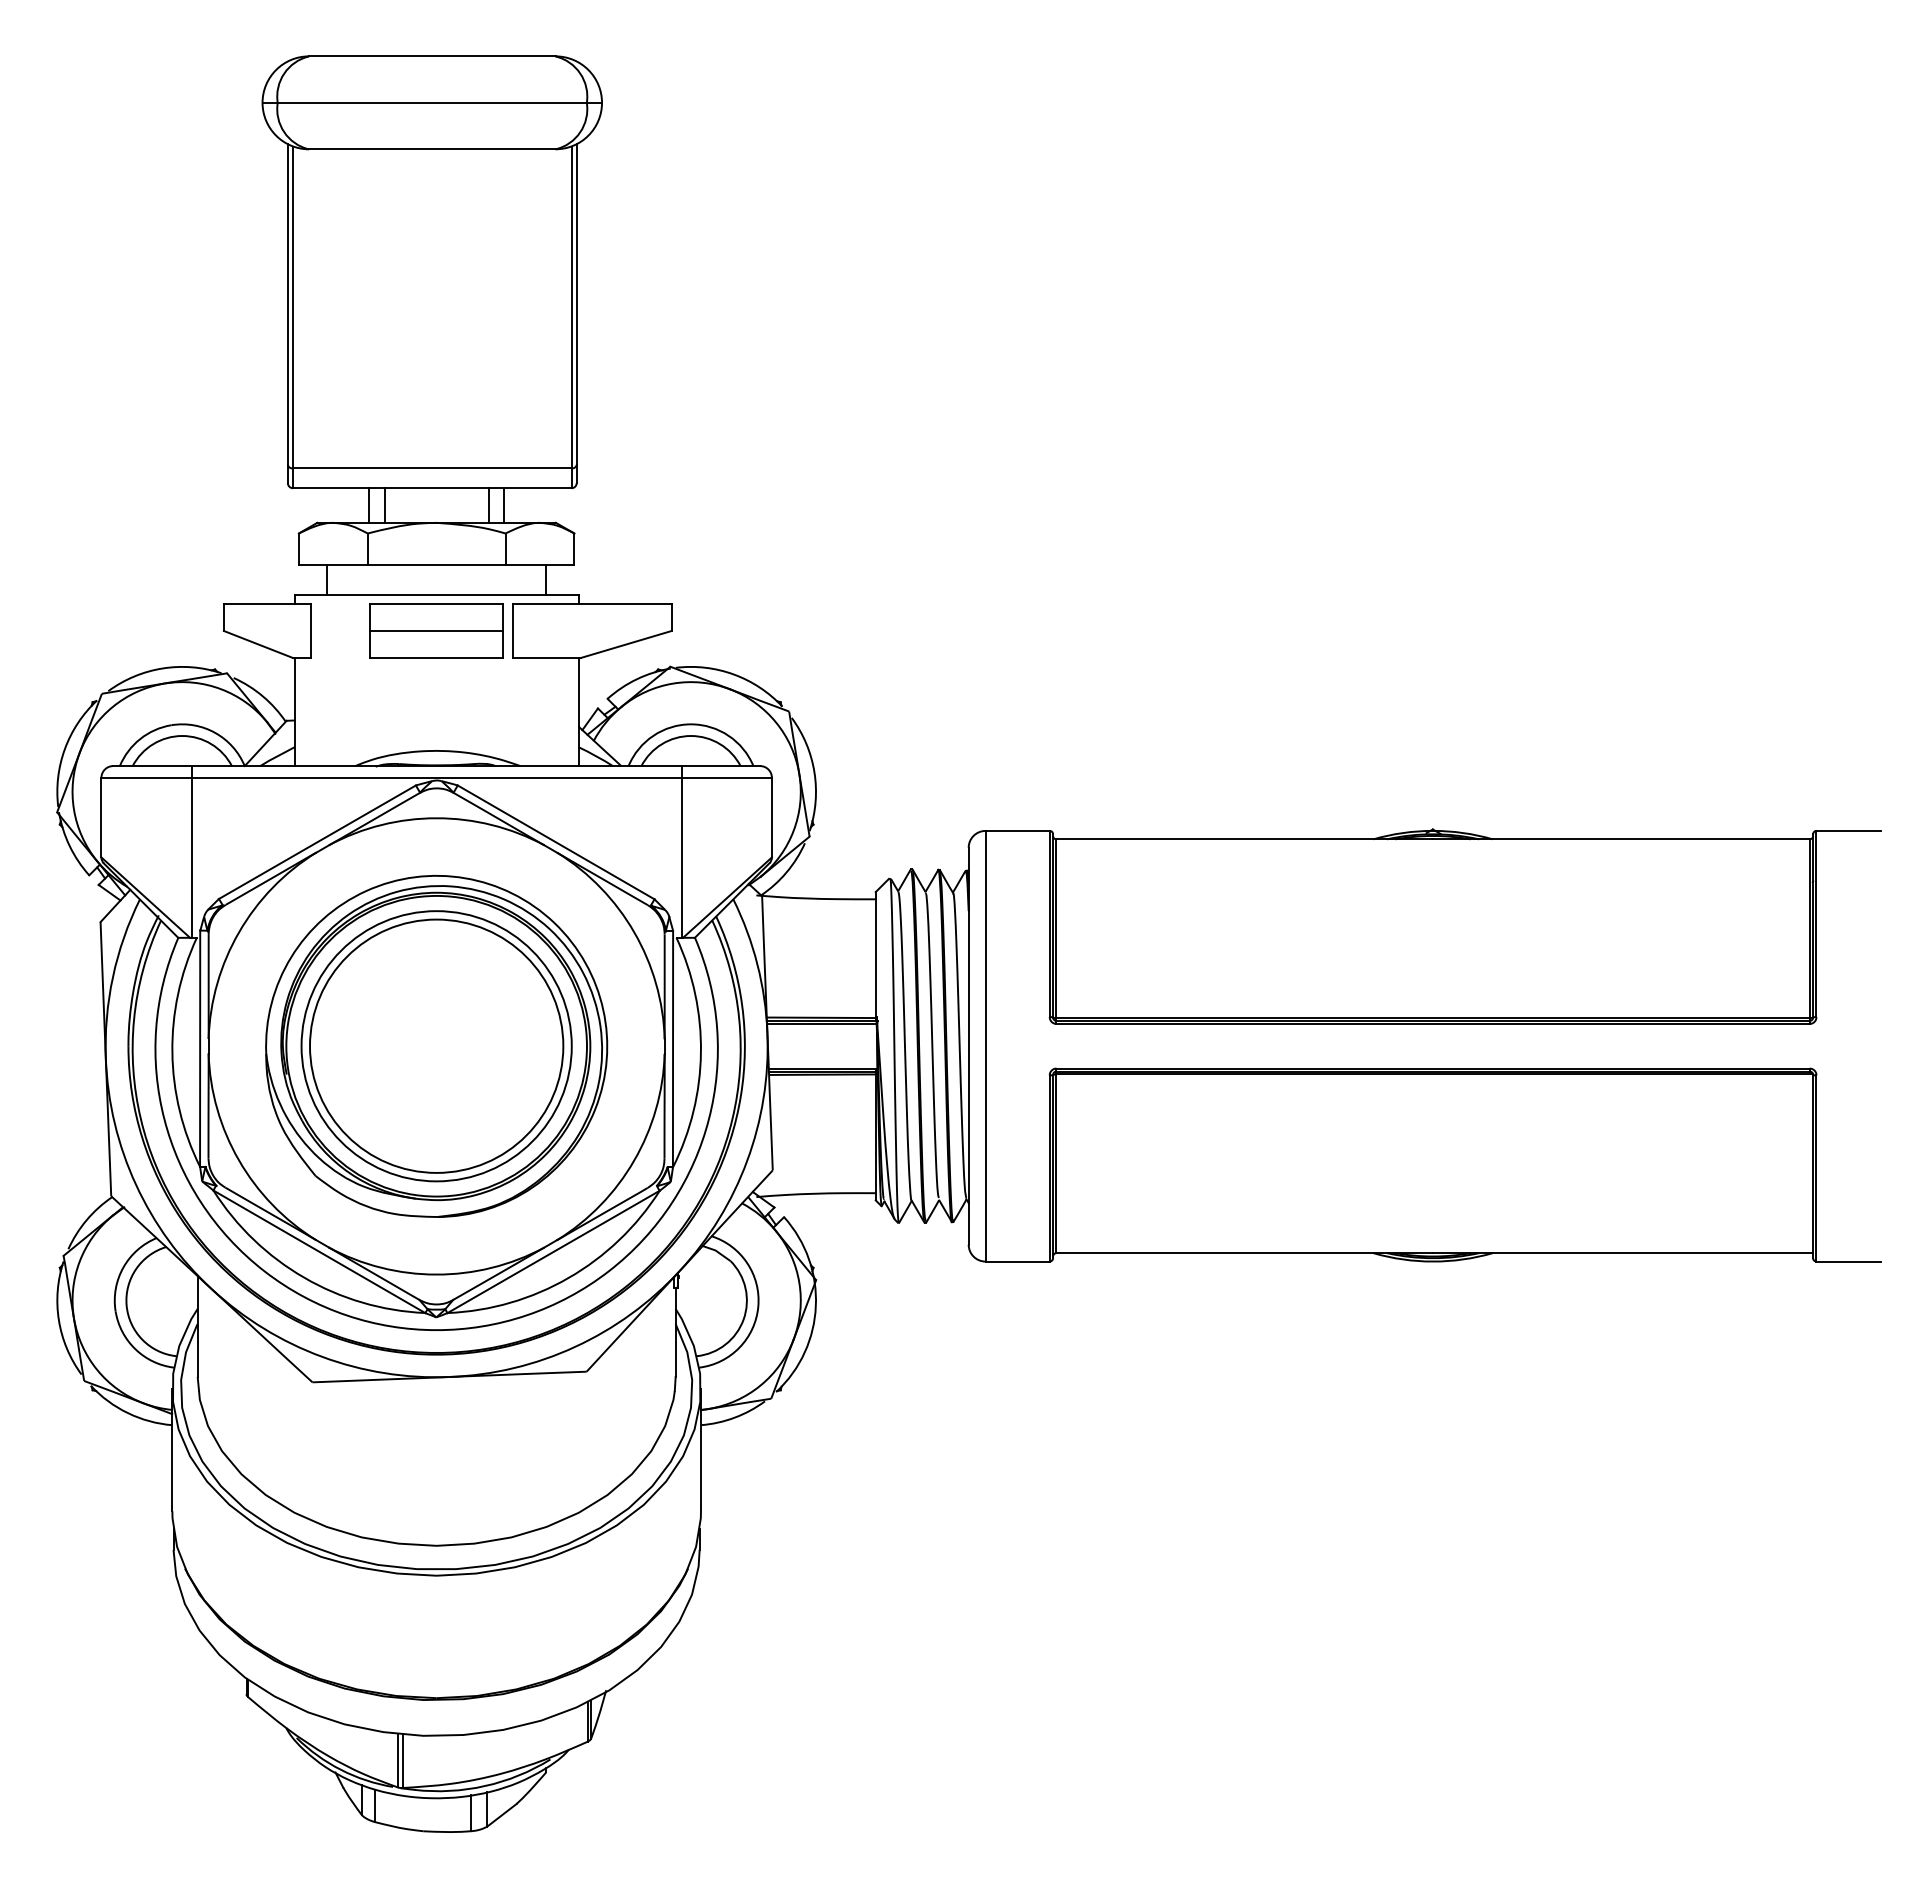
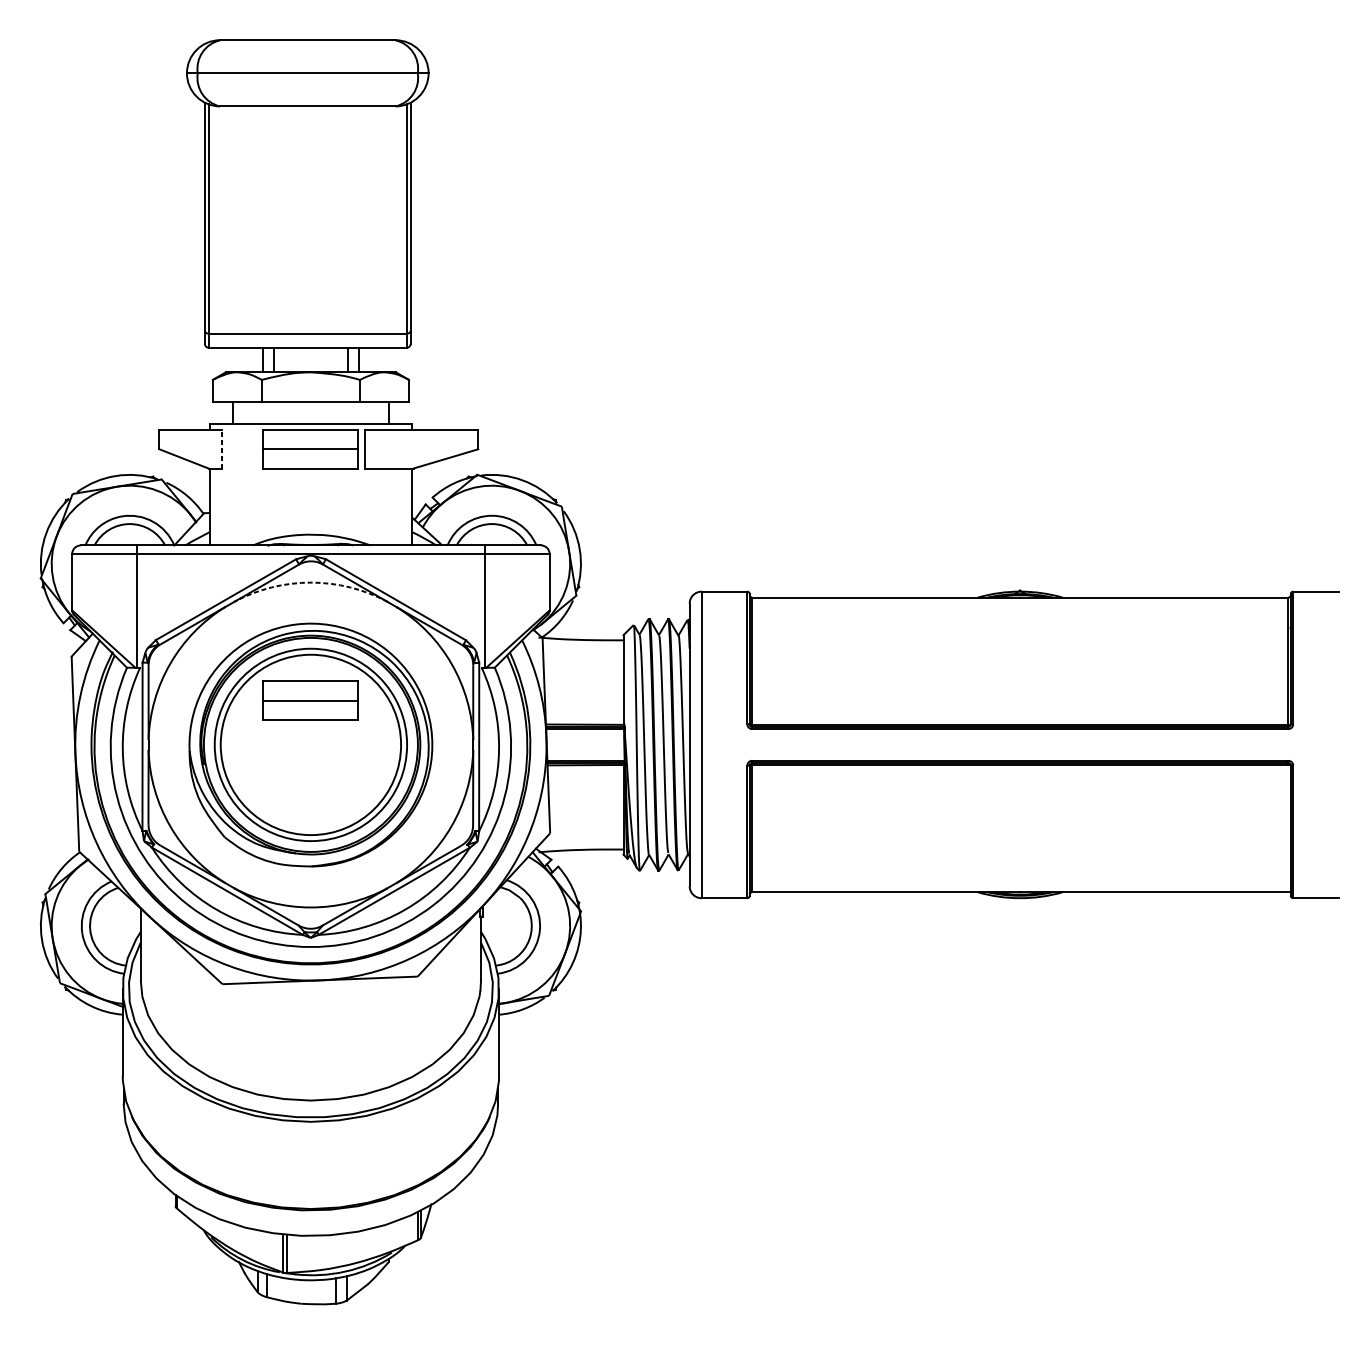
line: (311, 630) -> (221, 448), solid -> dashed
arc: (436, 818) -> (310, 582), solid -> dashed
part: (436, 983) -> (310, 700), added

